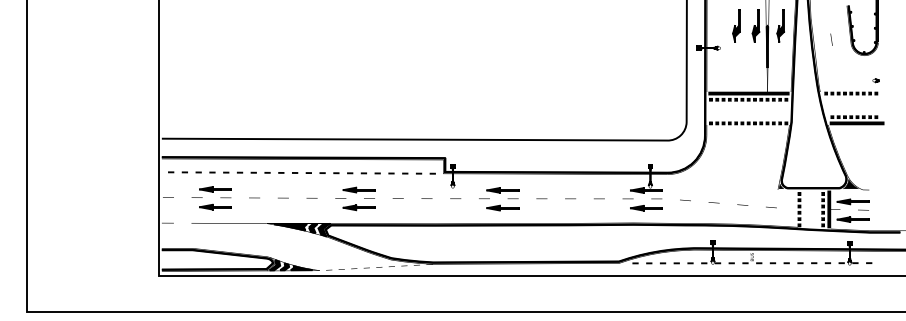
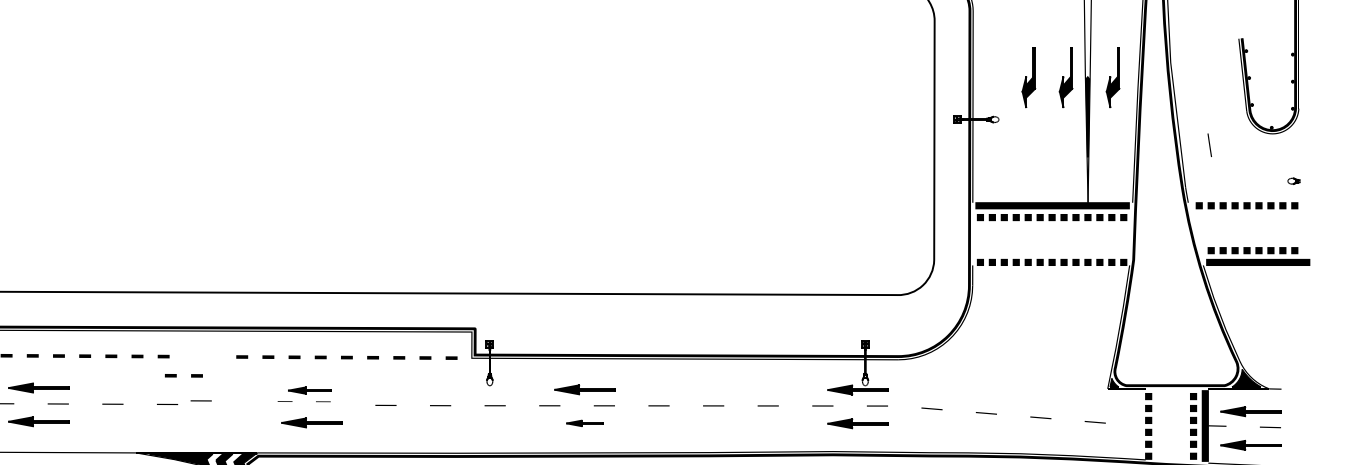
line: (831, 39) -> (1209, 144), moved
line: (298, 172) -> (177, 374), moved
part: (355, 192) -> (304, 393), size x0.7
line: (311, 198) -> (200, 401), moved
part: (502, 207) -> (584, 422), size x0.6

